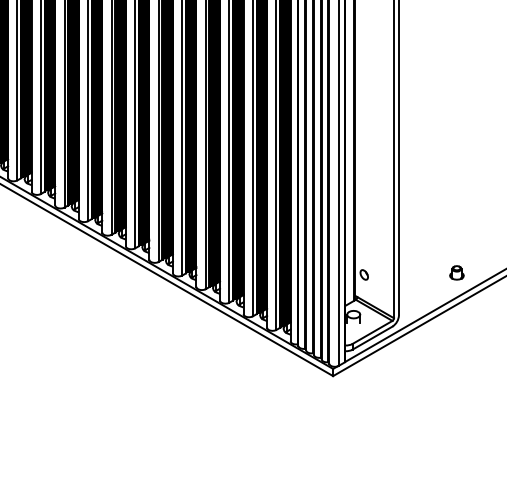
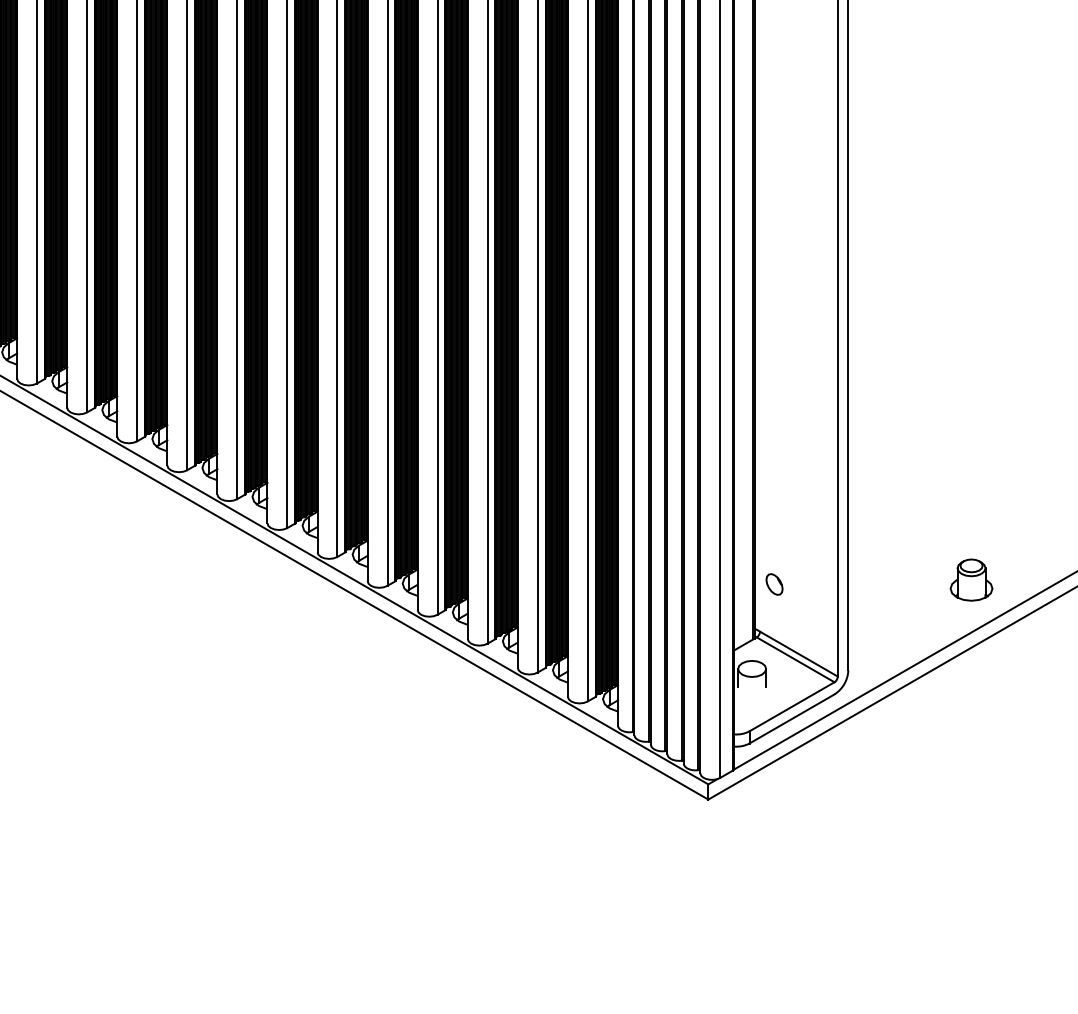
part: (456, 272) -> (970, 579), size x1.43

